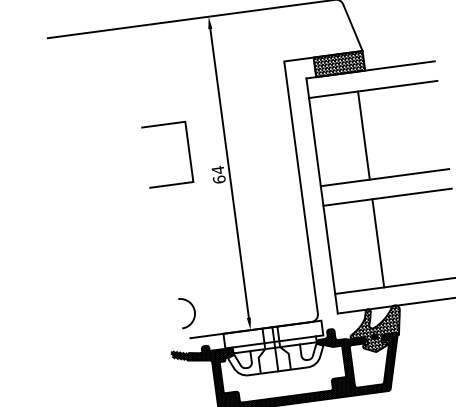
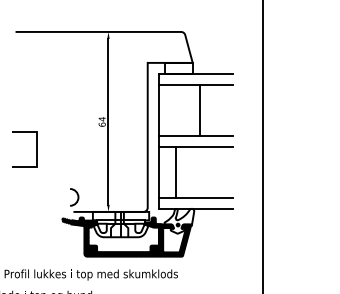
hatch: (339, 64) -> (178, 68), removed
line: (364, 135) -> (200, 110), moved
line: (187, 151) -> (36, 149), moved
line: (378, 243) -> (176, 172), moved
hatch: (376, 328) -> (179, 220), removed

